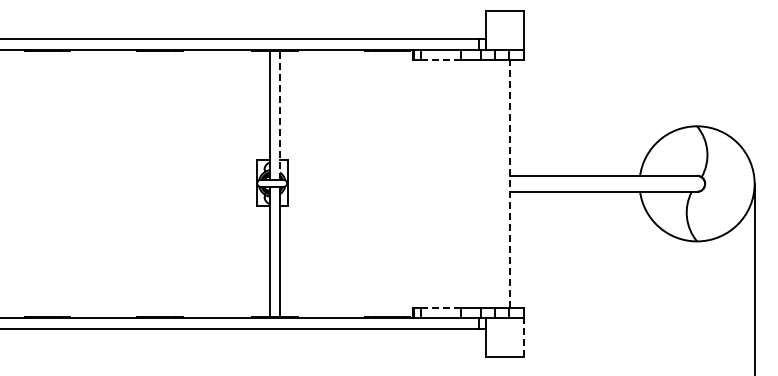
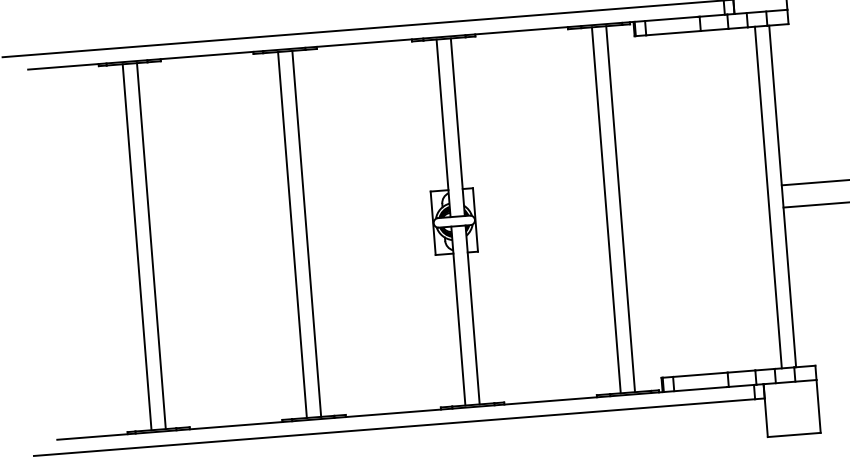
line: (440, 59) -> (672, 32), dashed -> solid
line: (280, 115) -> (458, 127), dashed -> solid
line: (41, 183) -> (136, 246), added
line: (52, 183) -> (151, 245), added
line: (154, 183) -> (292, 234), added
line: (165, 183) -> (307, 233), added
line: (382, 183) -> (606, 209), added
line: (392, 183) -> (620, 208), added
line: (500, 183) -> (768, 197), added
line: (510, 183) -> (782, 195), dashed -> solid
line: (440, 307) -> (699, 374), dashed -> solid
line: (524, 336) -> (818, 405), dashed -> solid

